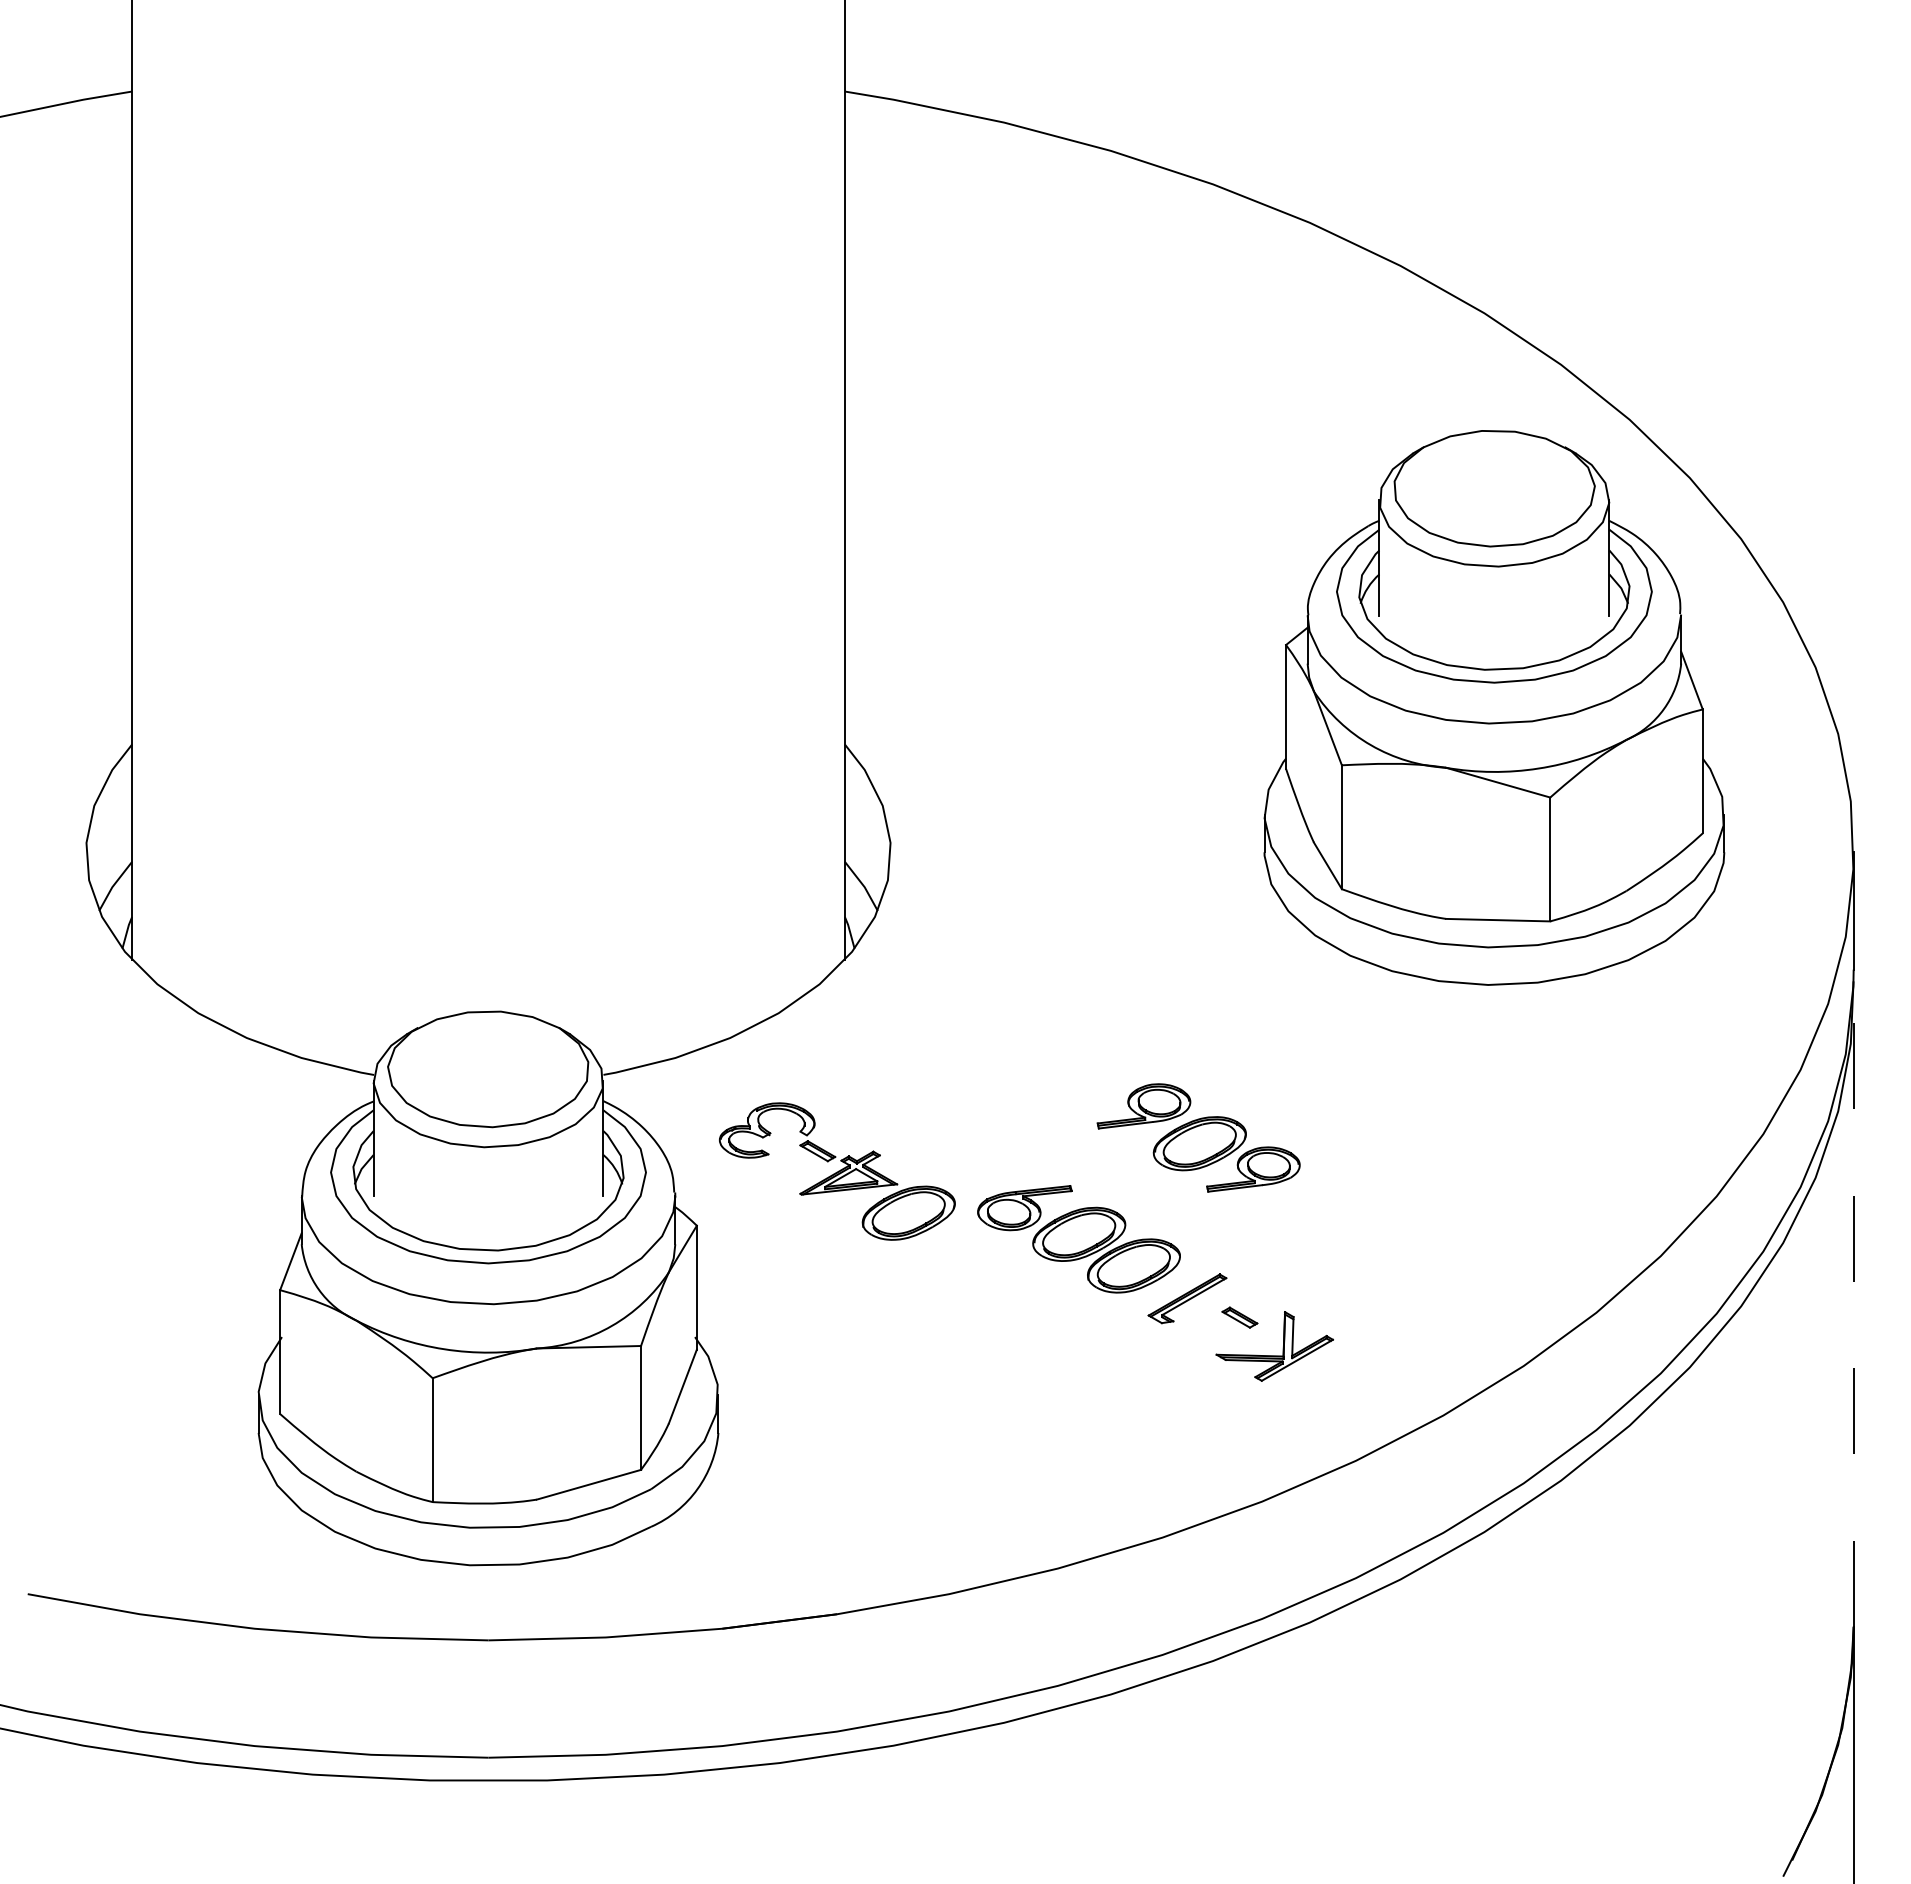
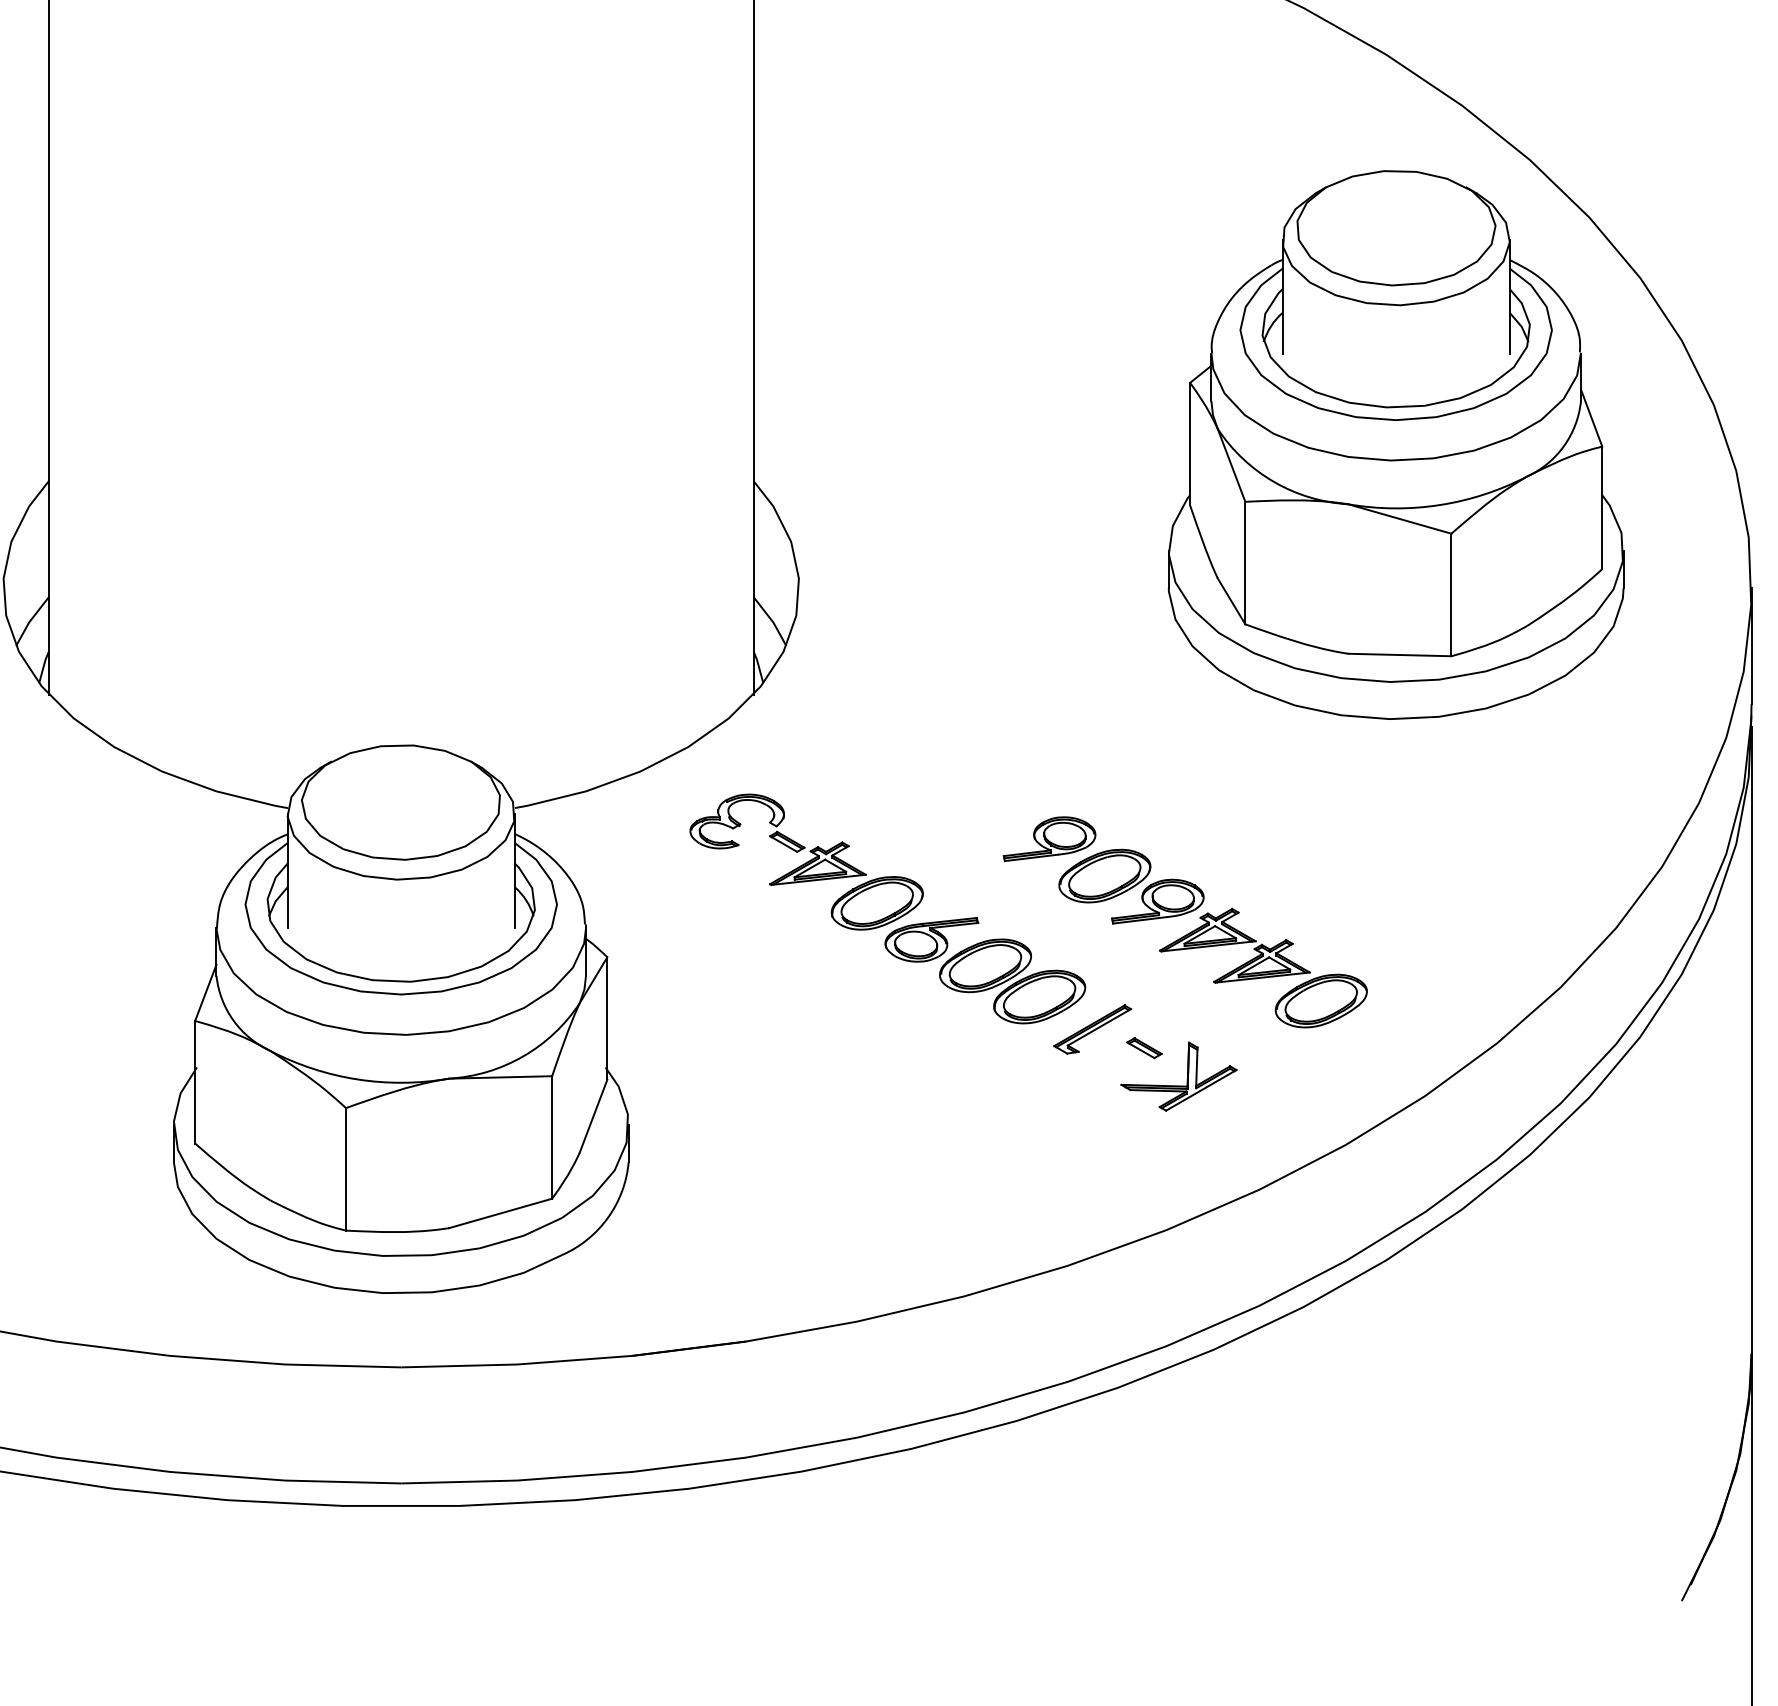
part: (837, 1171) -> (806, 862), moved
part: (1359, 1236) -> (1262, 967), added
line: (1853, 1309) -> (1751, 1040), dashed -> solid

